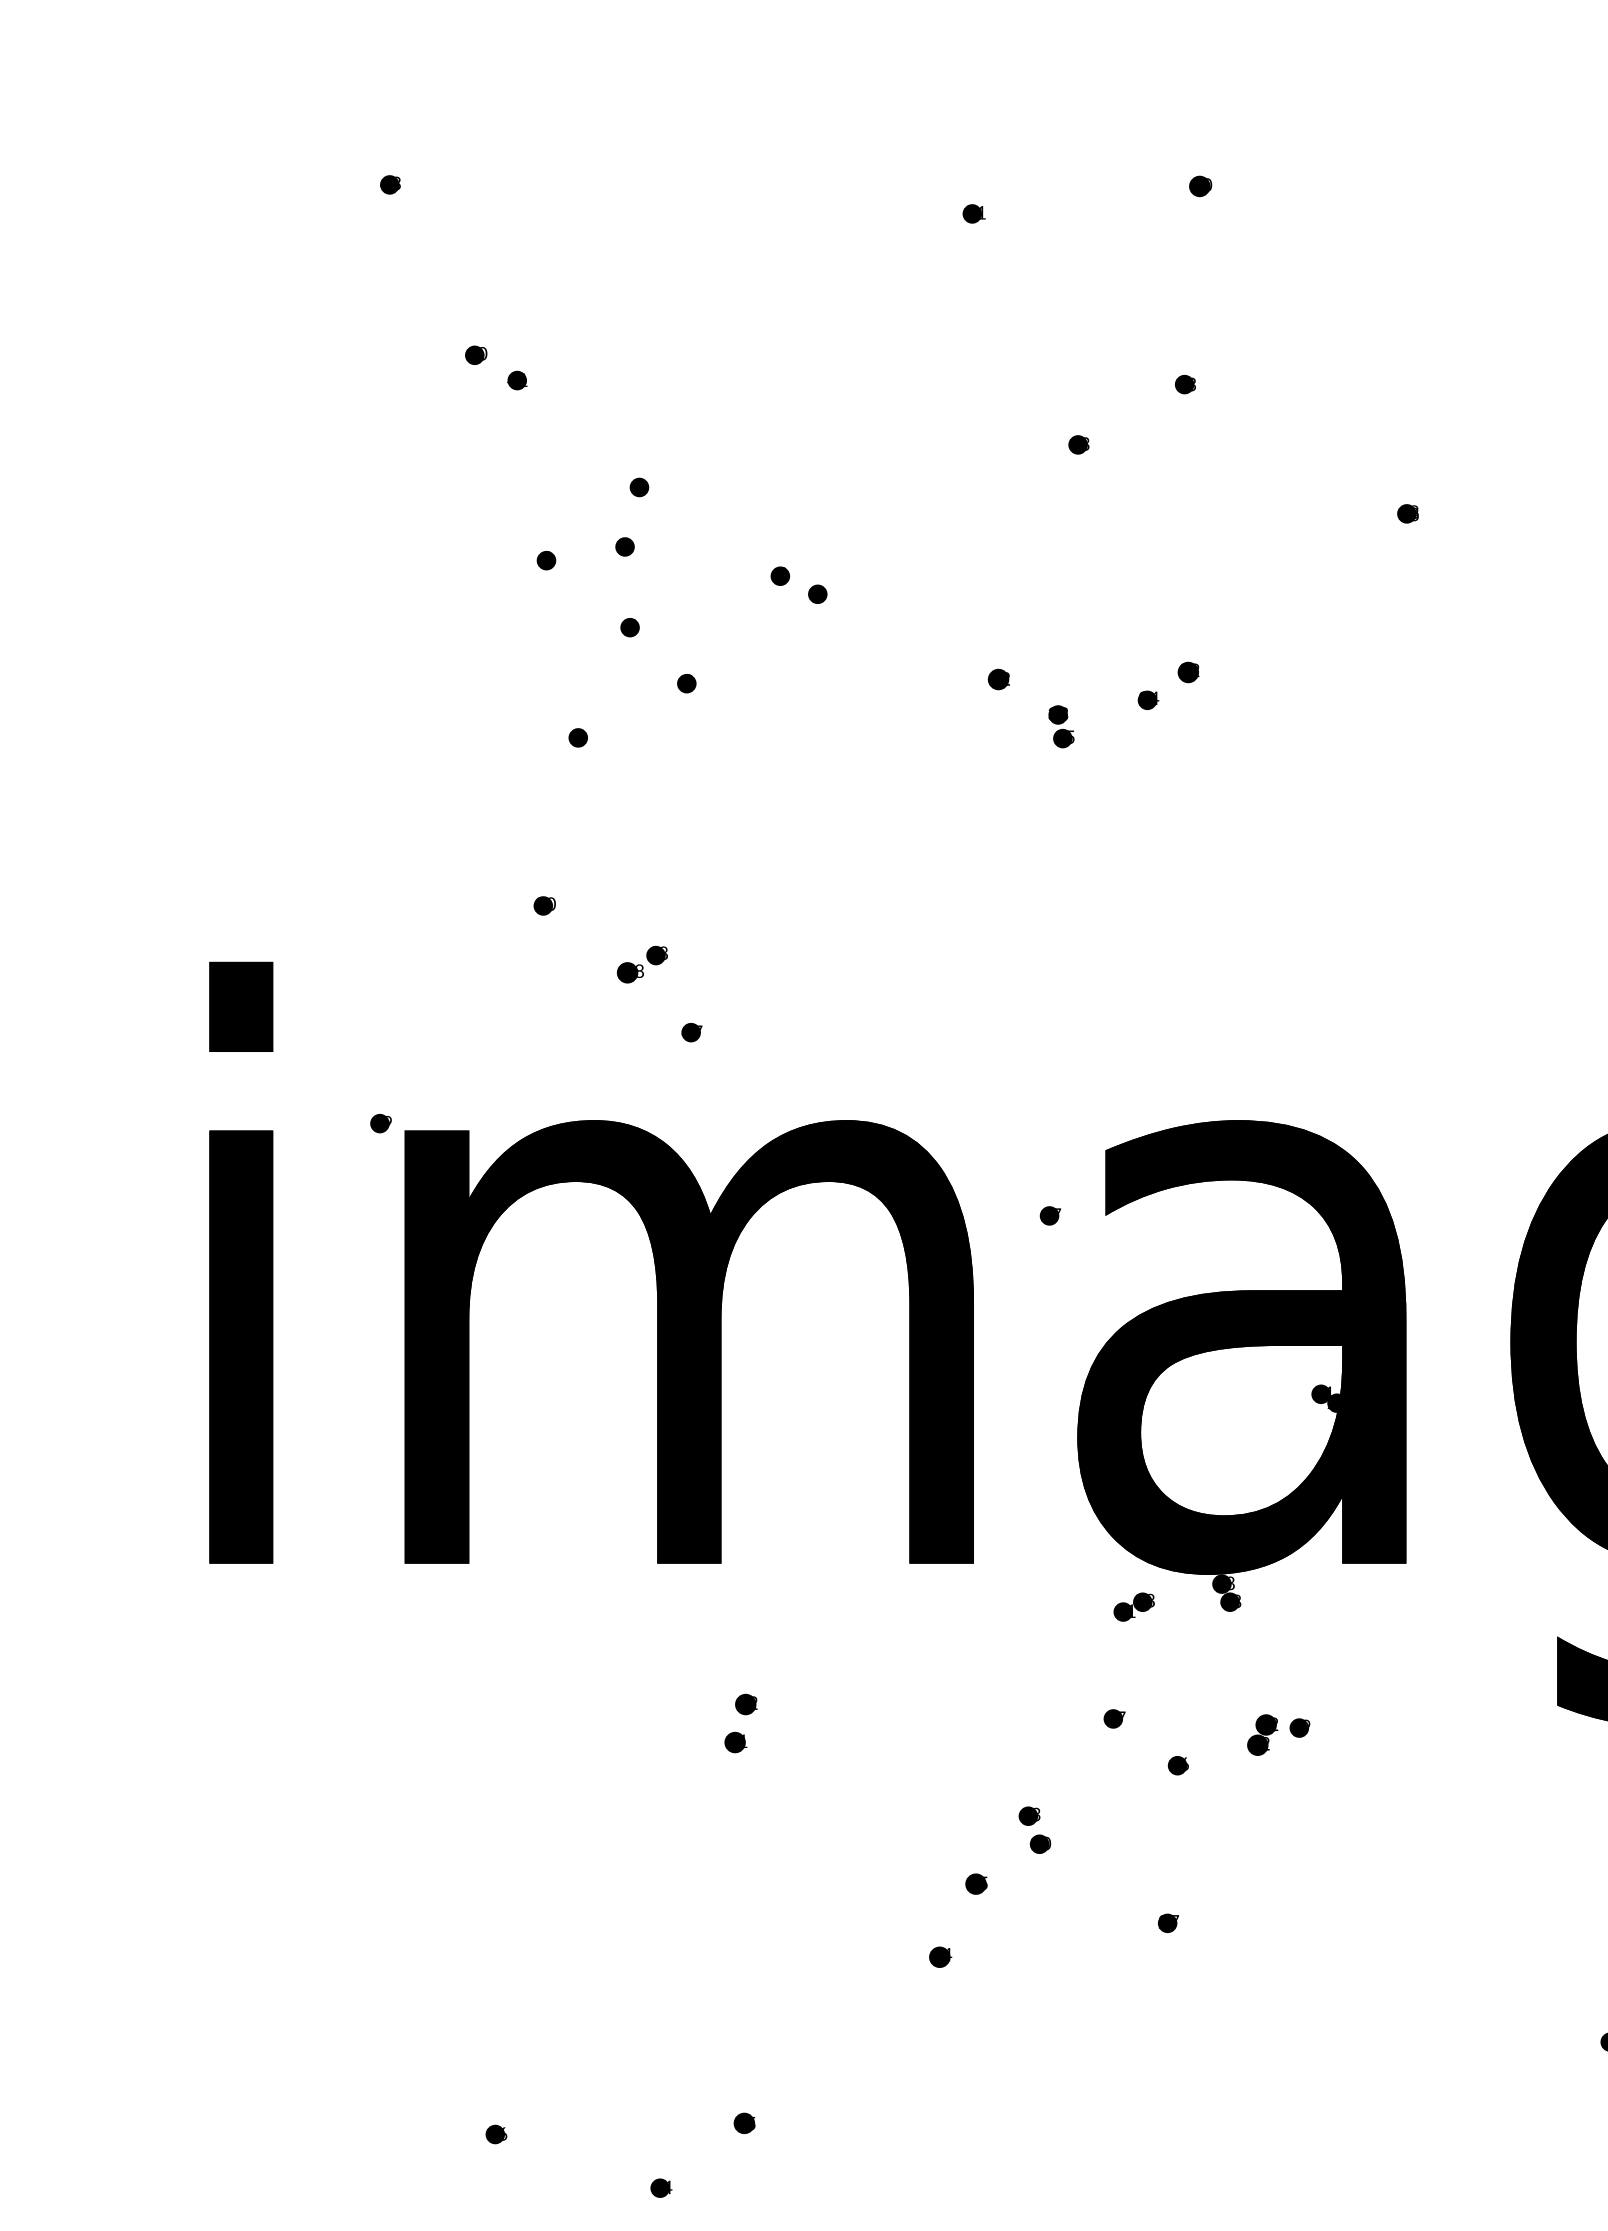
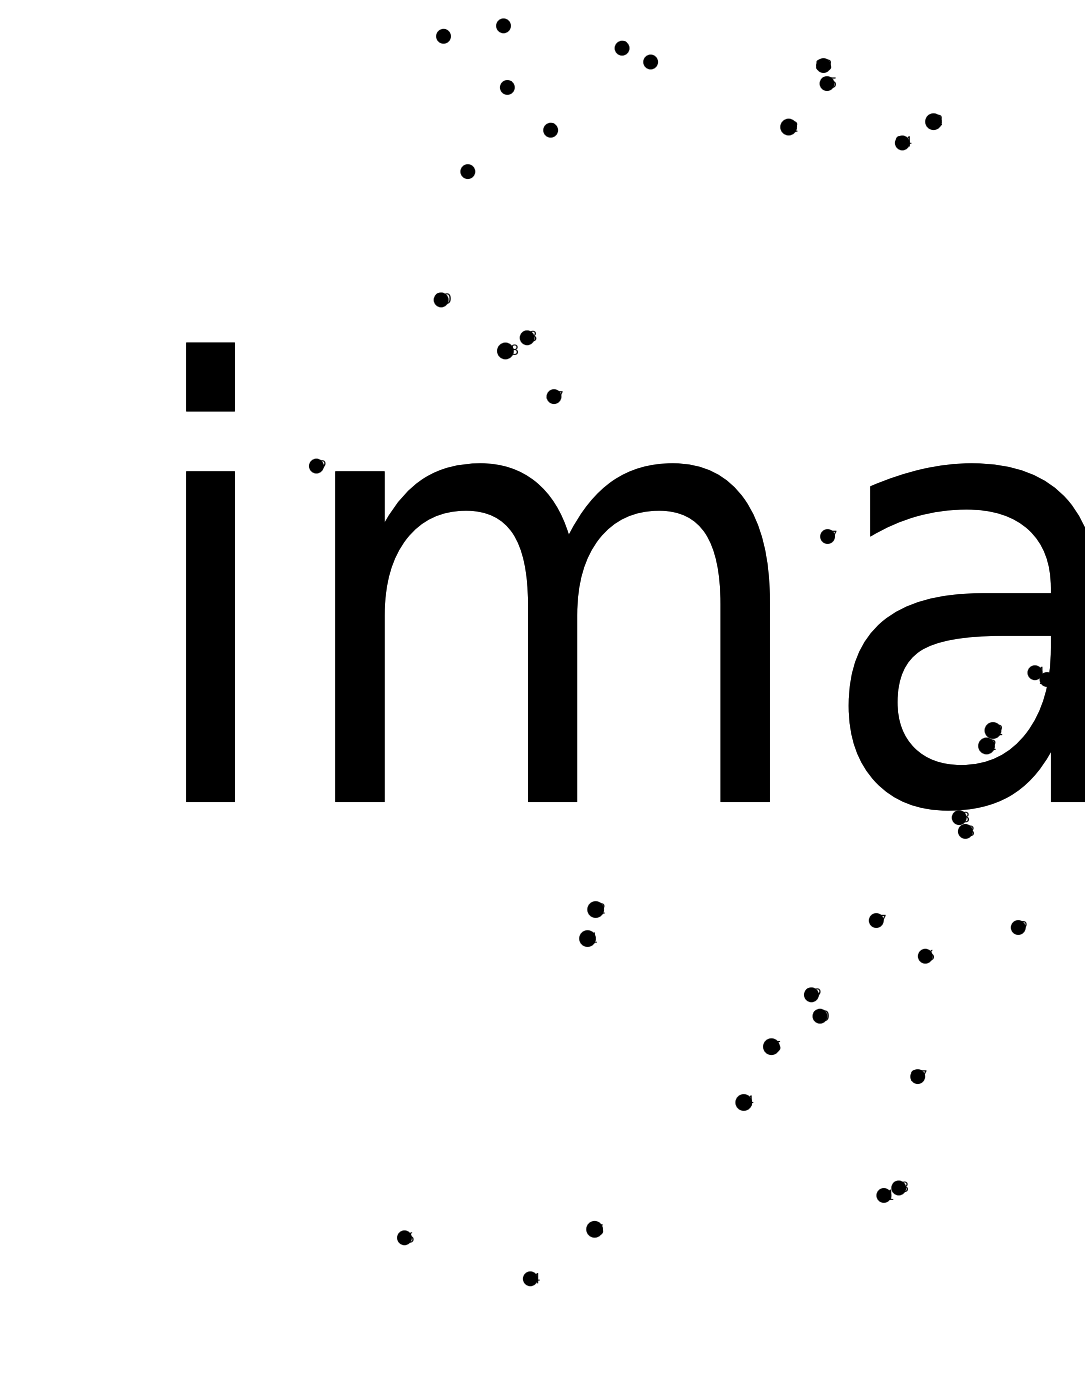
text: (1061, 726) -> (825, 74), moved
text: (1133, 1606) -> (891, 1191), moved
part: (1262, 1734) -> (990, 737), moved
text: (1030, 1814) -> (813, 993), 43 -> 29

